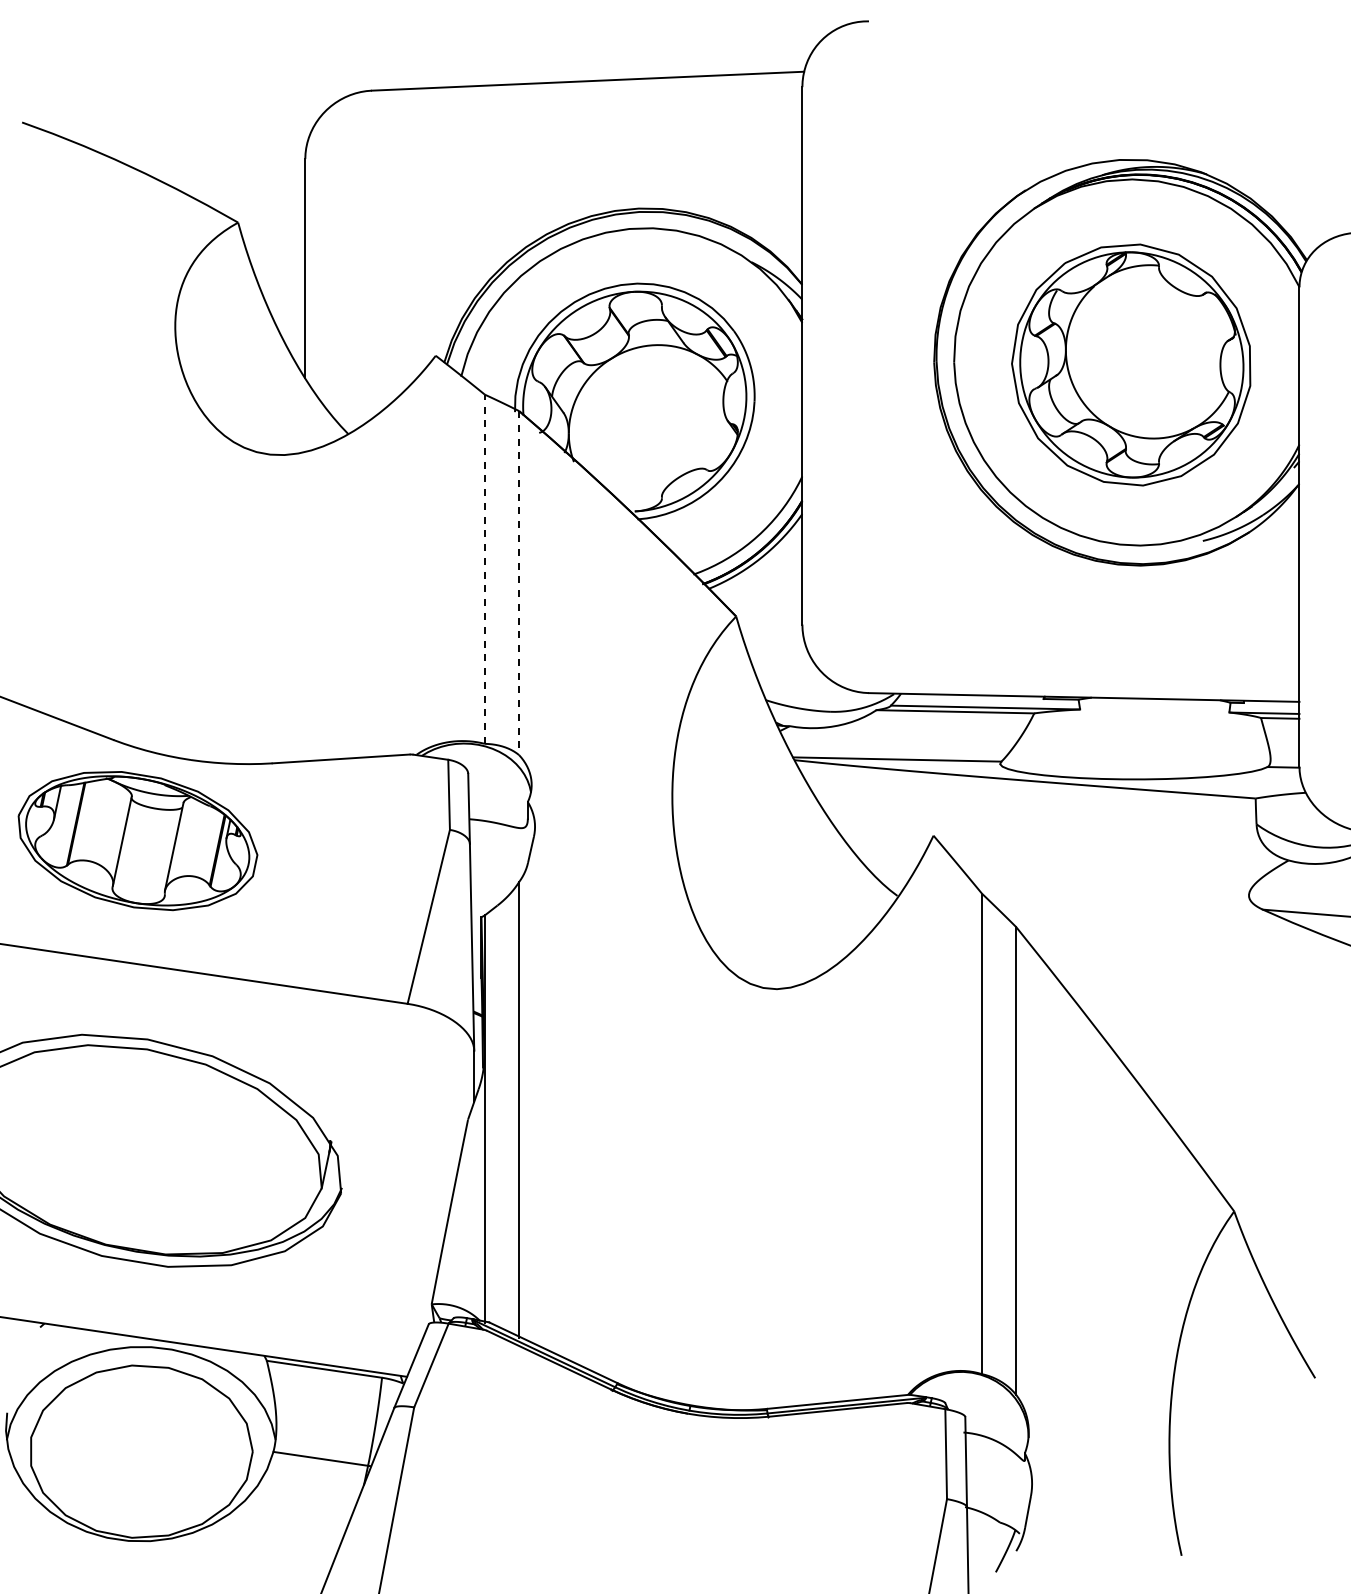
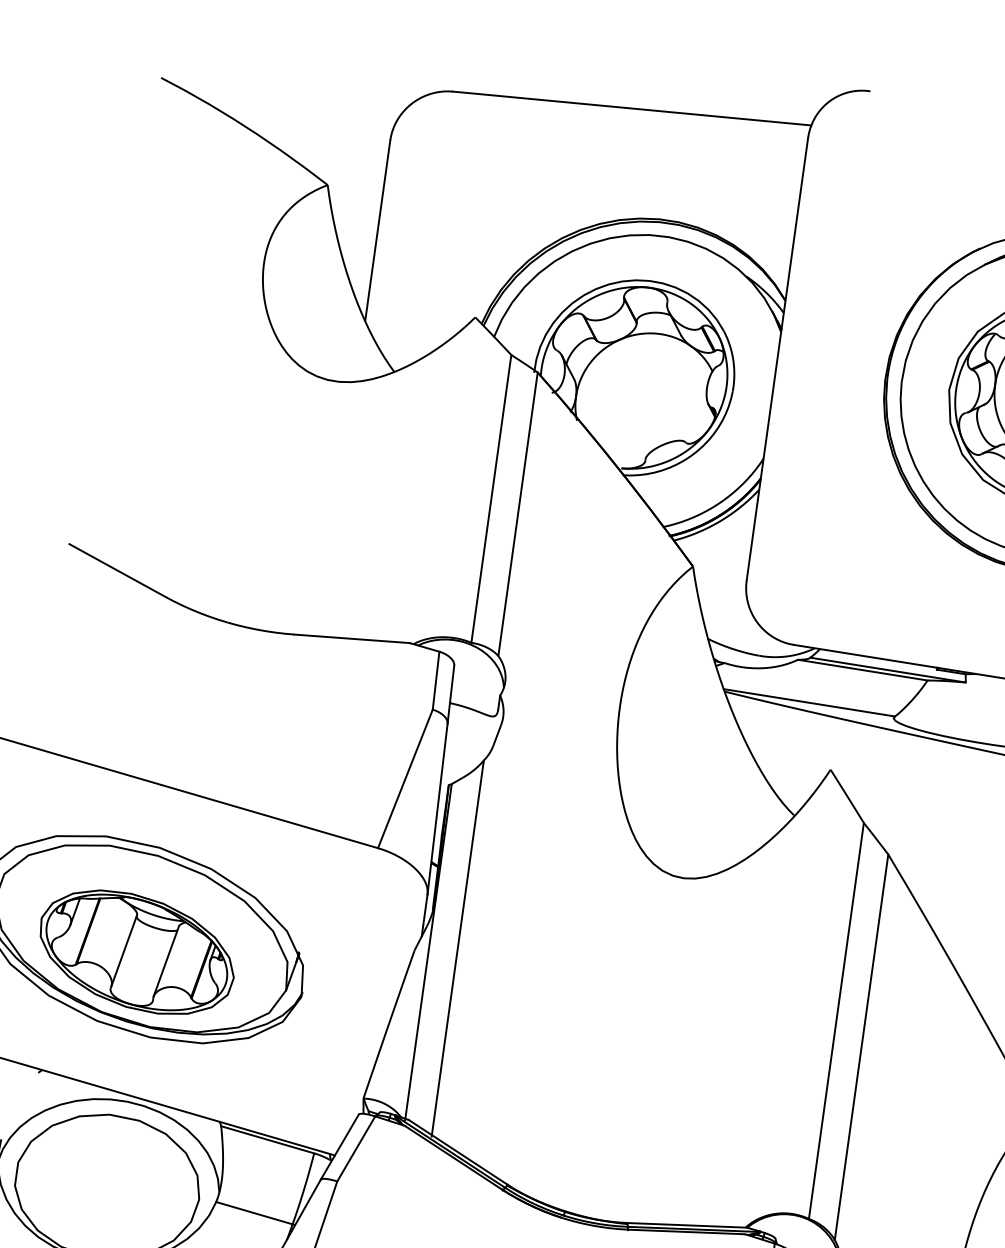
line: (484, 569) -> (491, 499), dashed -> solid
line: (519, 583) -> (518, 514), dashed -> solid
part: (137, 841) -> (136, 952), moved

